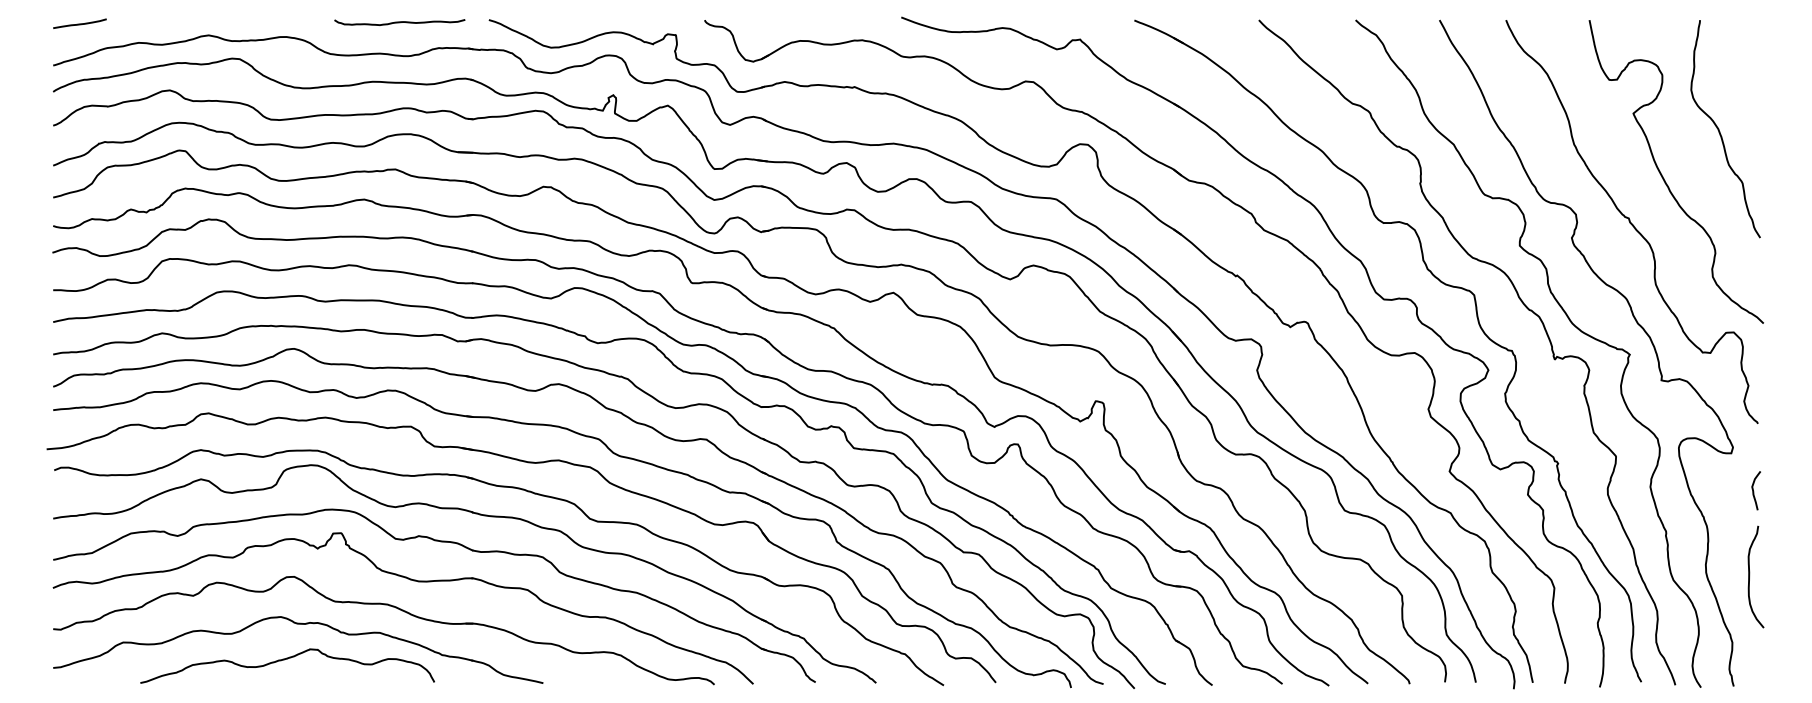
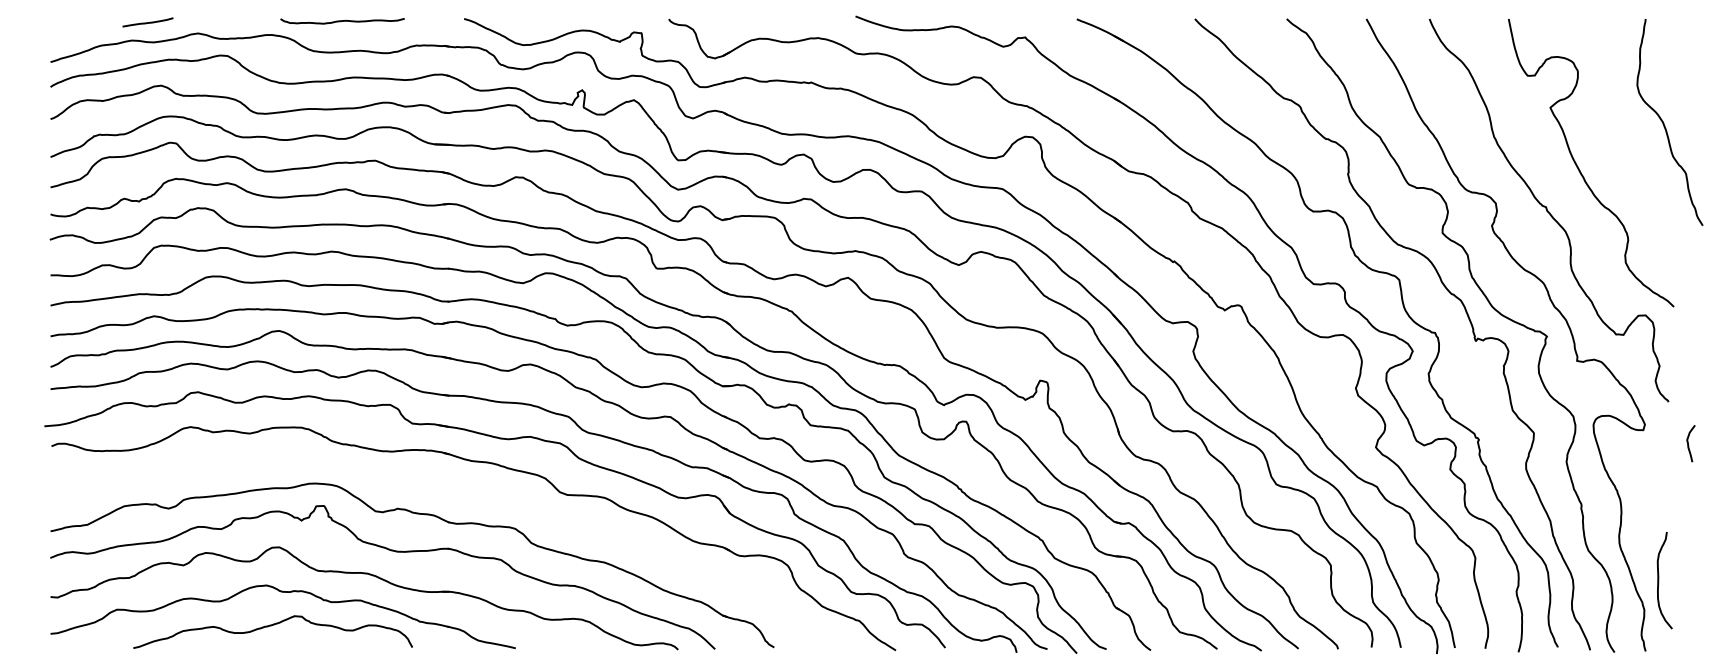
curve: (399, 22) -> (342, 21), moved
line: (79, 23) -> (147, 22), moved
curve: (1720, 132) -> (1665, 125), moved
curve: (1753, 490) -> (1688, 443), moved
part: (480, 515) -> (456, 489), removed
curve: (1750, 576) -> (1659, 580), moved

